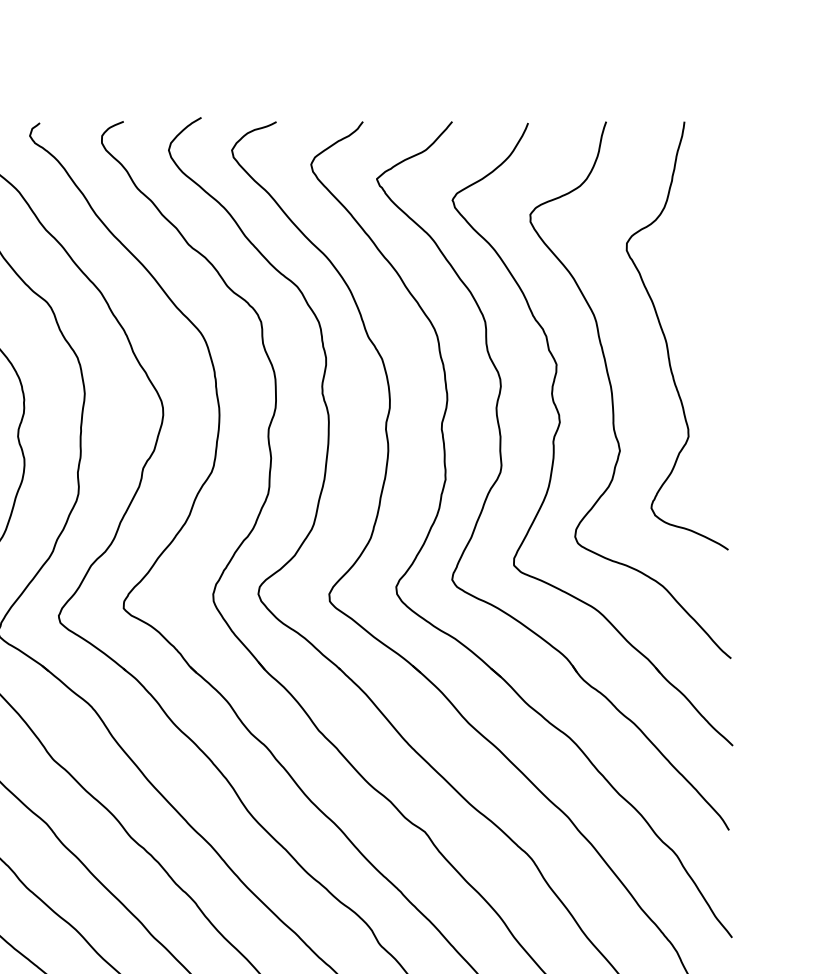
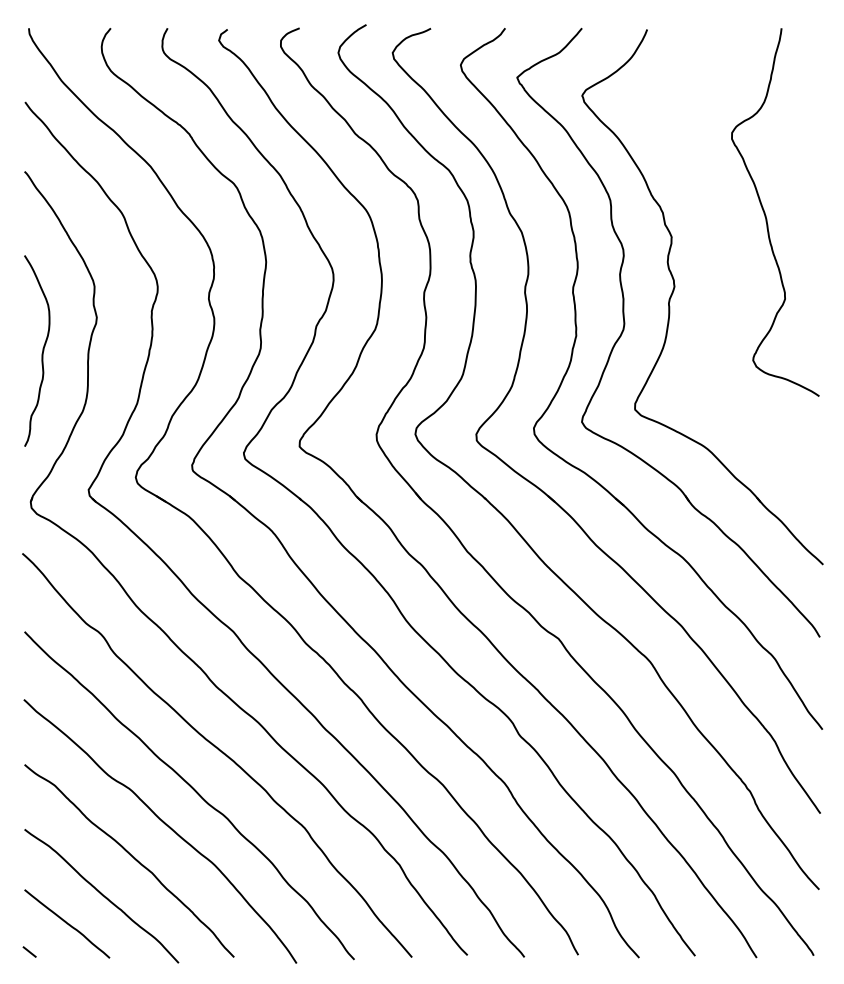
curve: (613, 393) -> (720, 261), removed

